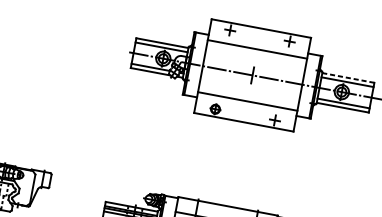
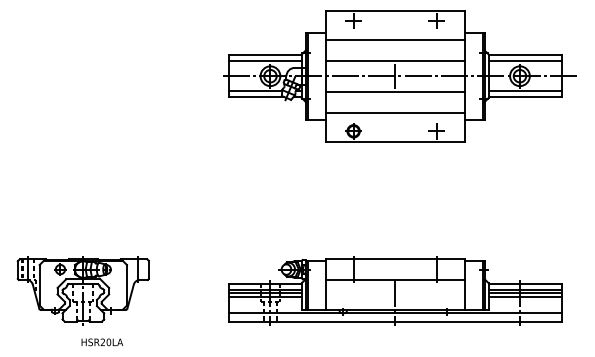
line: (254, 64) -> (394, 60), added
line: (347, 77) -> (524, 55), dashed -> solid
line: (250, 86) -> (394, 91), added

